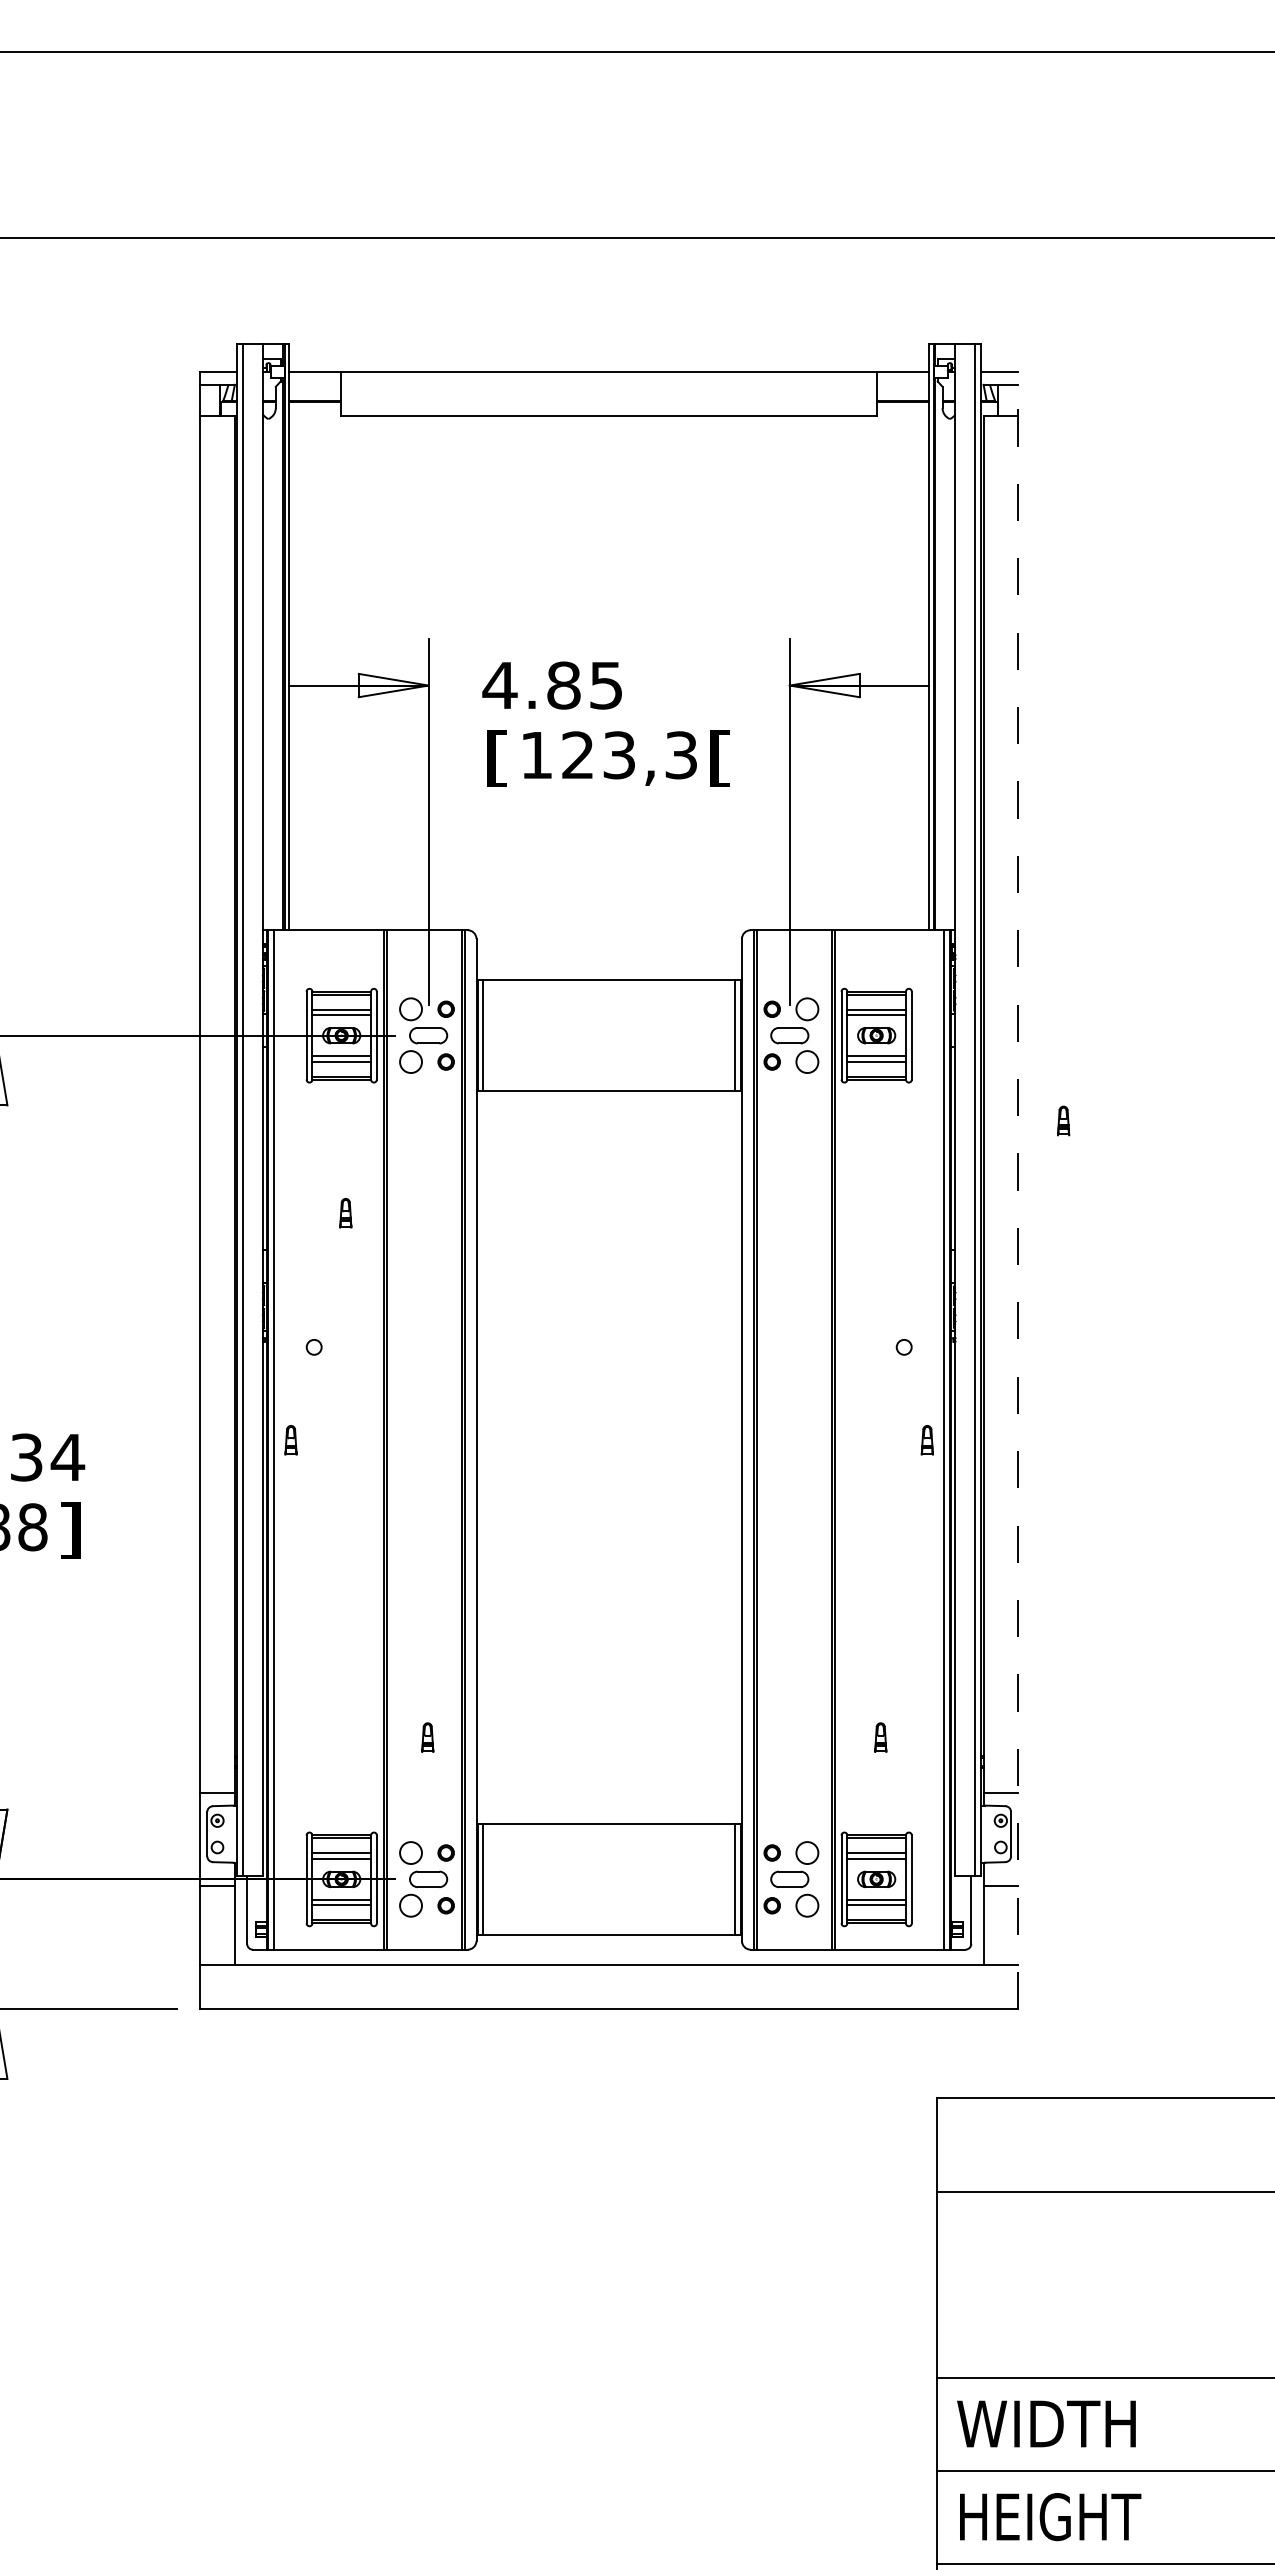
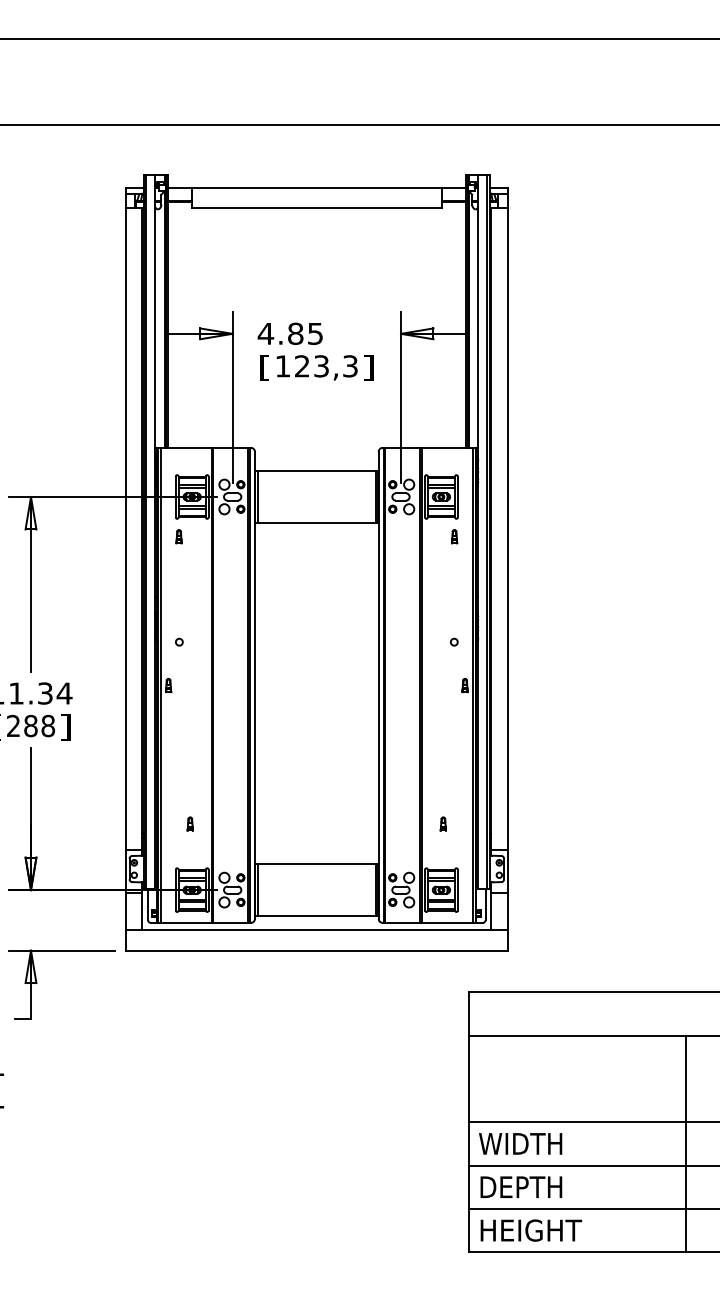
text: (720, 757) -> (368, 367), [ -> ]
part: (1063, 1120) -> (454, 536), moved
line: (1018, 1189) -> (507, 568), dashed -> solid
part: (344, 1212) -> (178, 536), moved
part: (426, 1736) -> (189, 823), moved
text: (1050, 2517) -> (522, 1187), HEIGHT -> DEPTH

